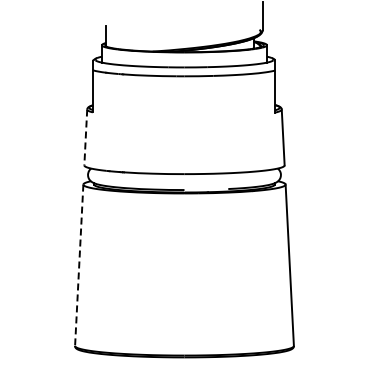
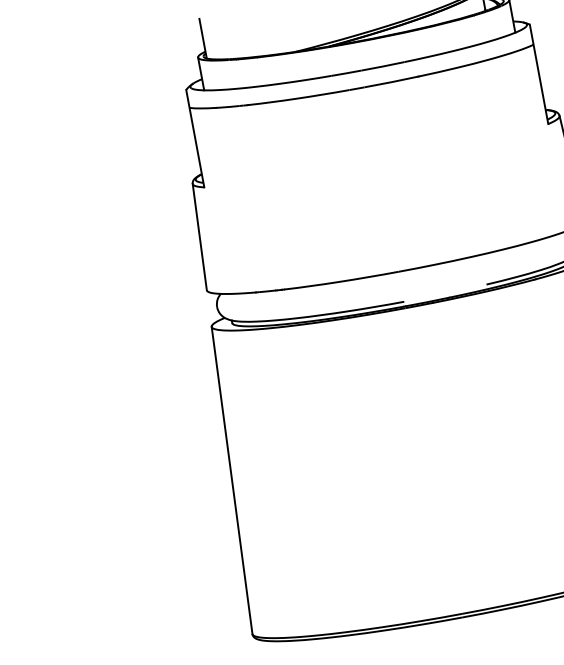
line: (85, 137) -> (199, 237), dashed -> solid
line: (79, 265) -> (232, 480), dashed -> solid

